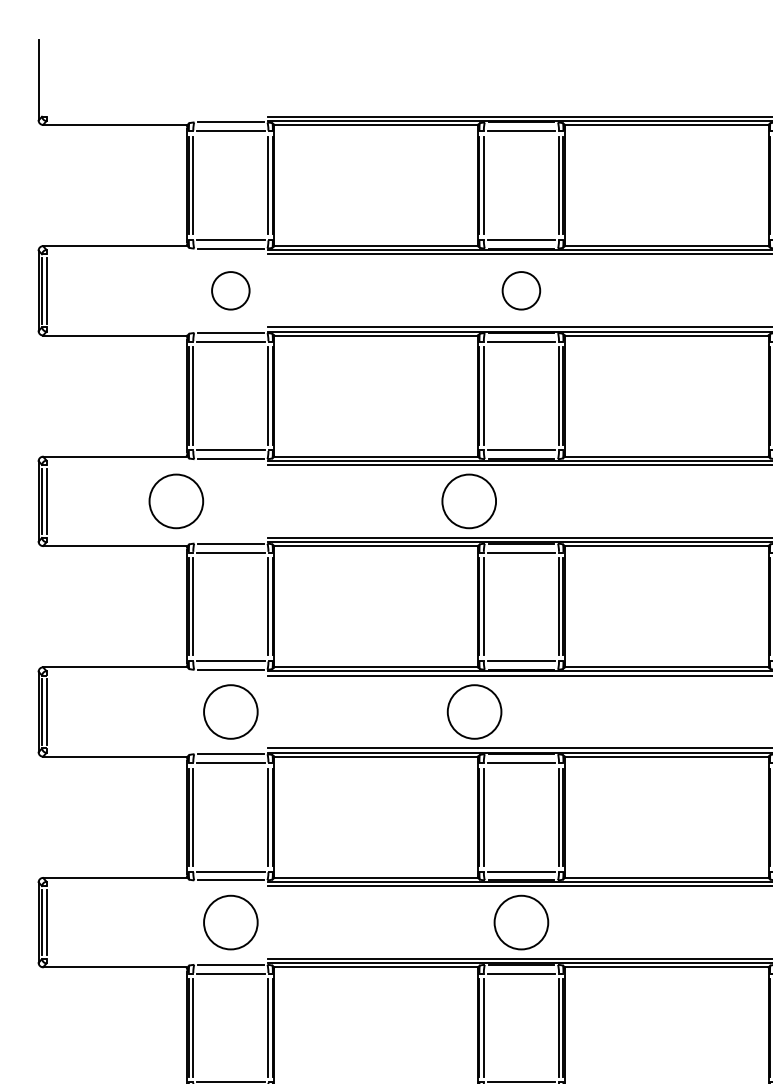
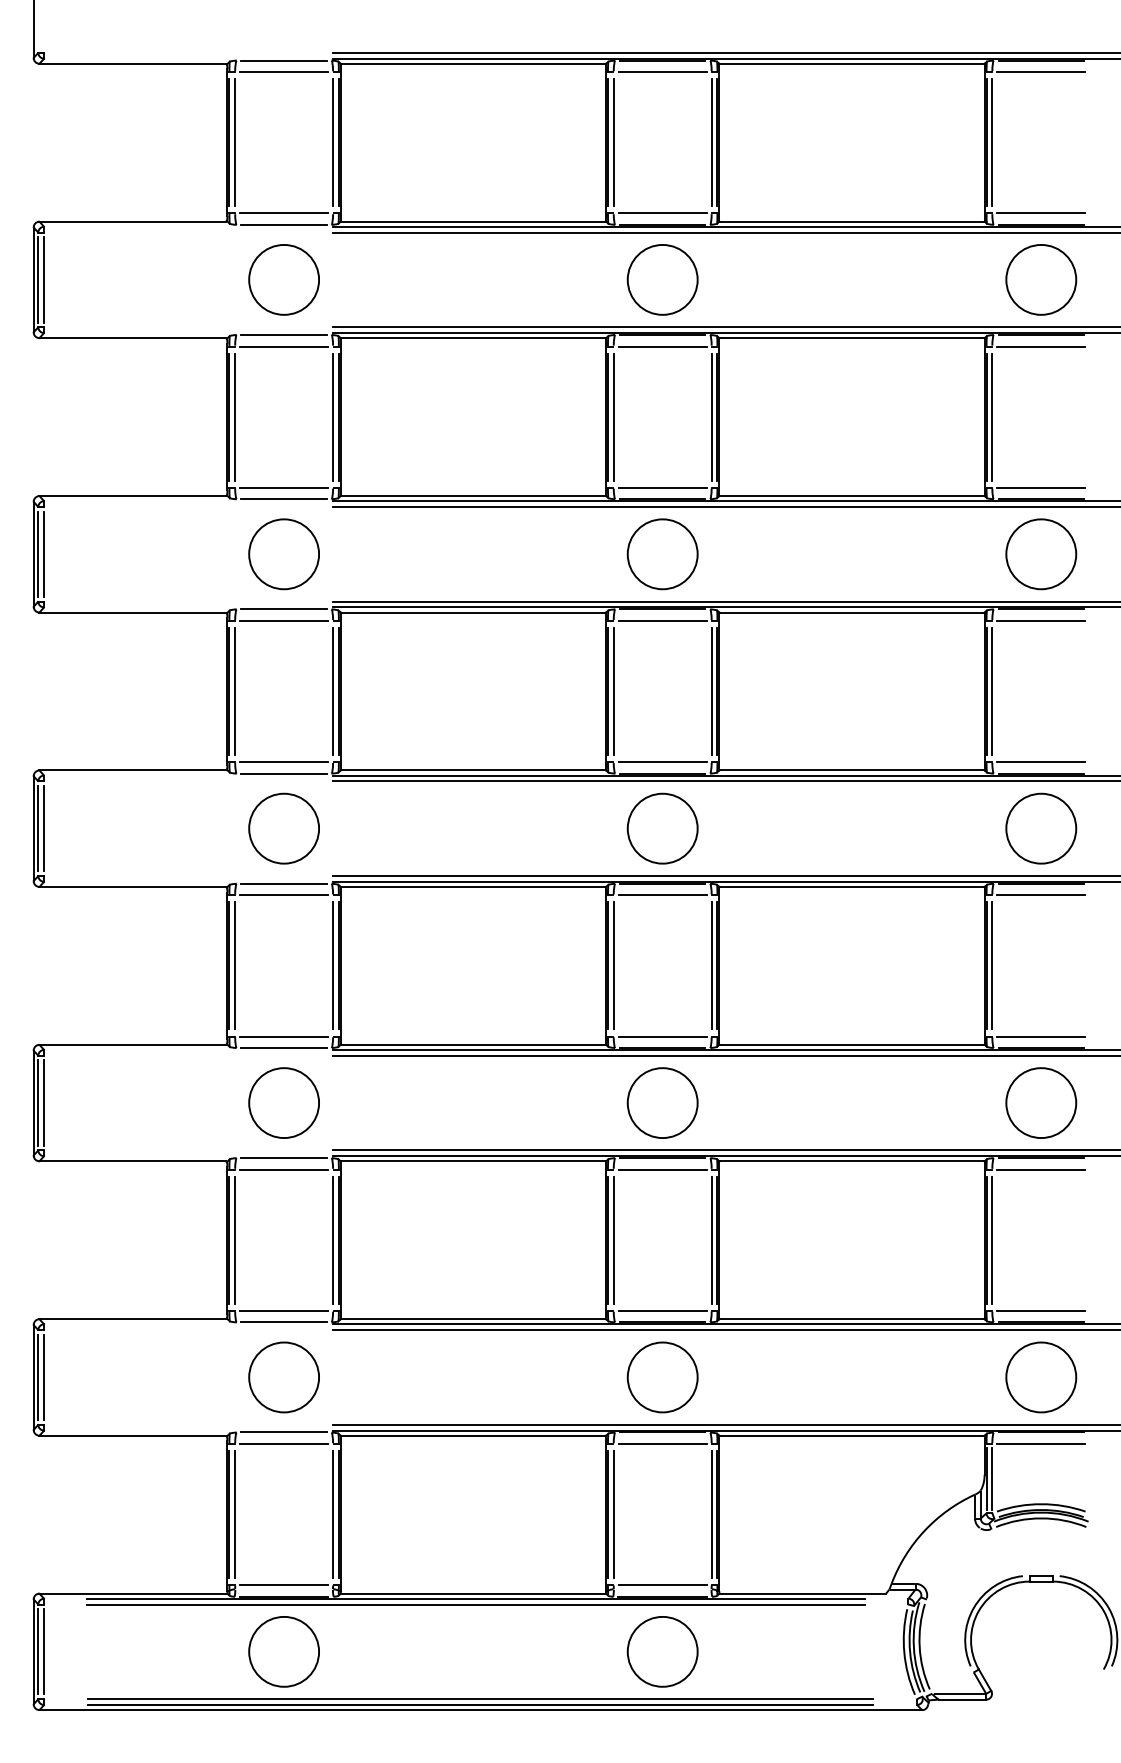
circle: (230, 290) -> (283, 279), size x1.43
circle: (521, 290) -> (662, 279), size x1.43
circle: (175, 501) -> (283, 554), moved
circle: (469, 501) -> (662, 554), moved
circle: (474, 711) -> (662, 828), moved

